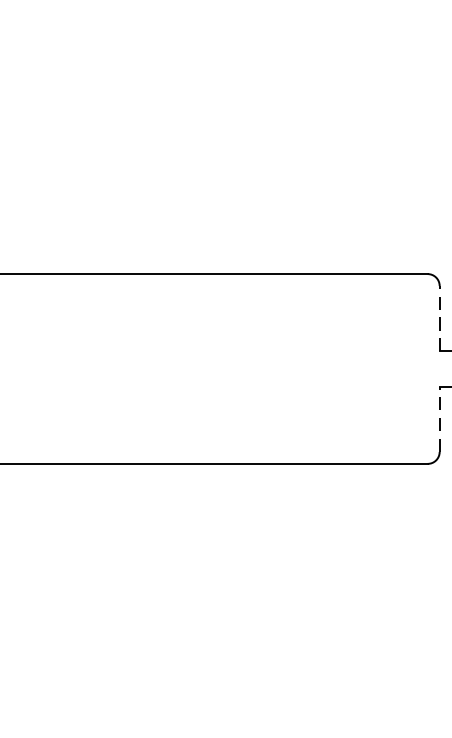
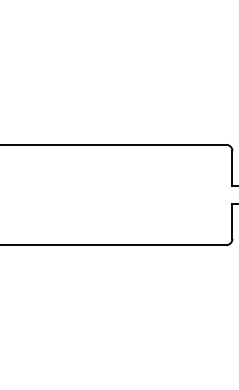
line: (439, 316) -> (232, 167), dashed -> solid
line: (439, 419) -> (232, 221), dashed -> solid

